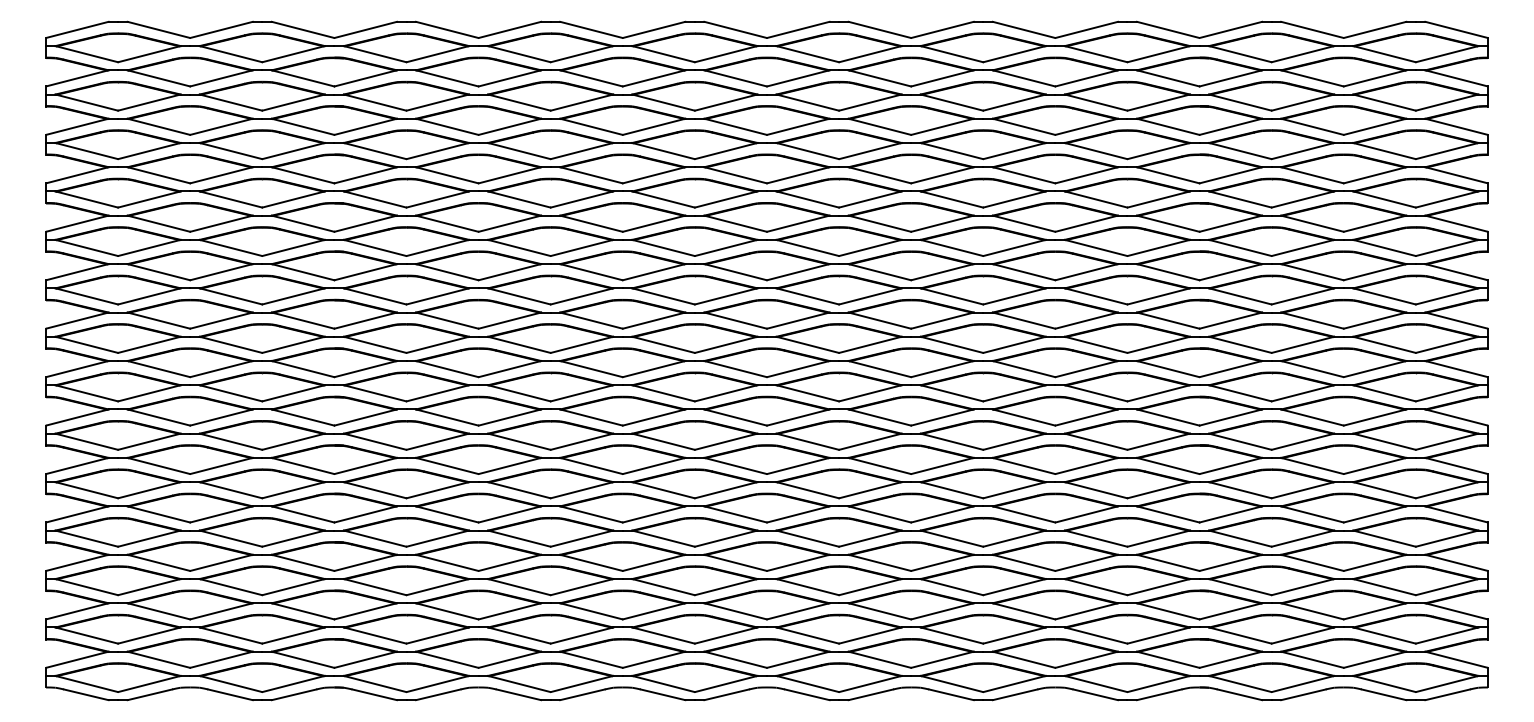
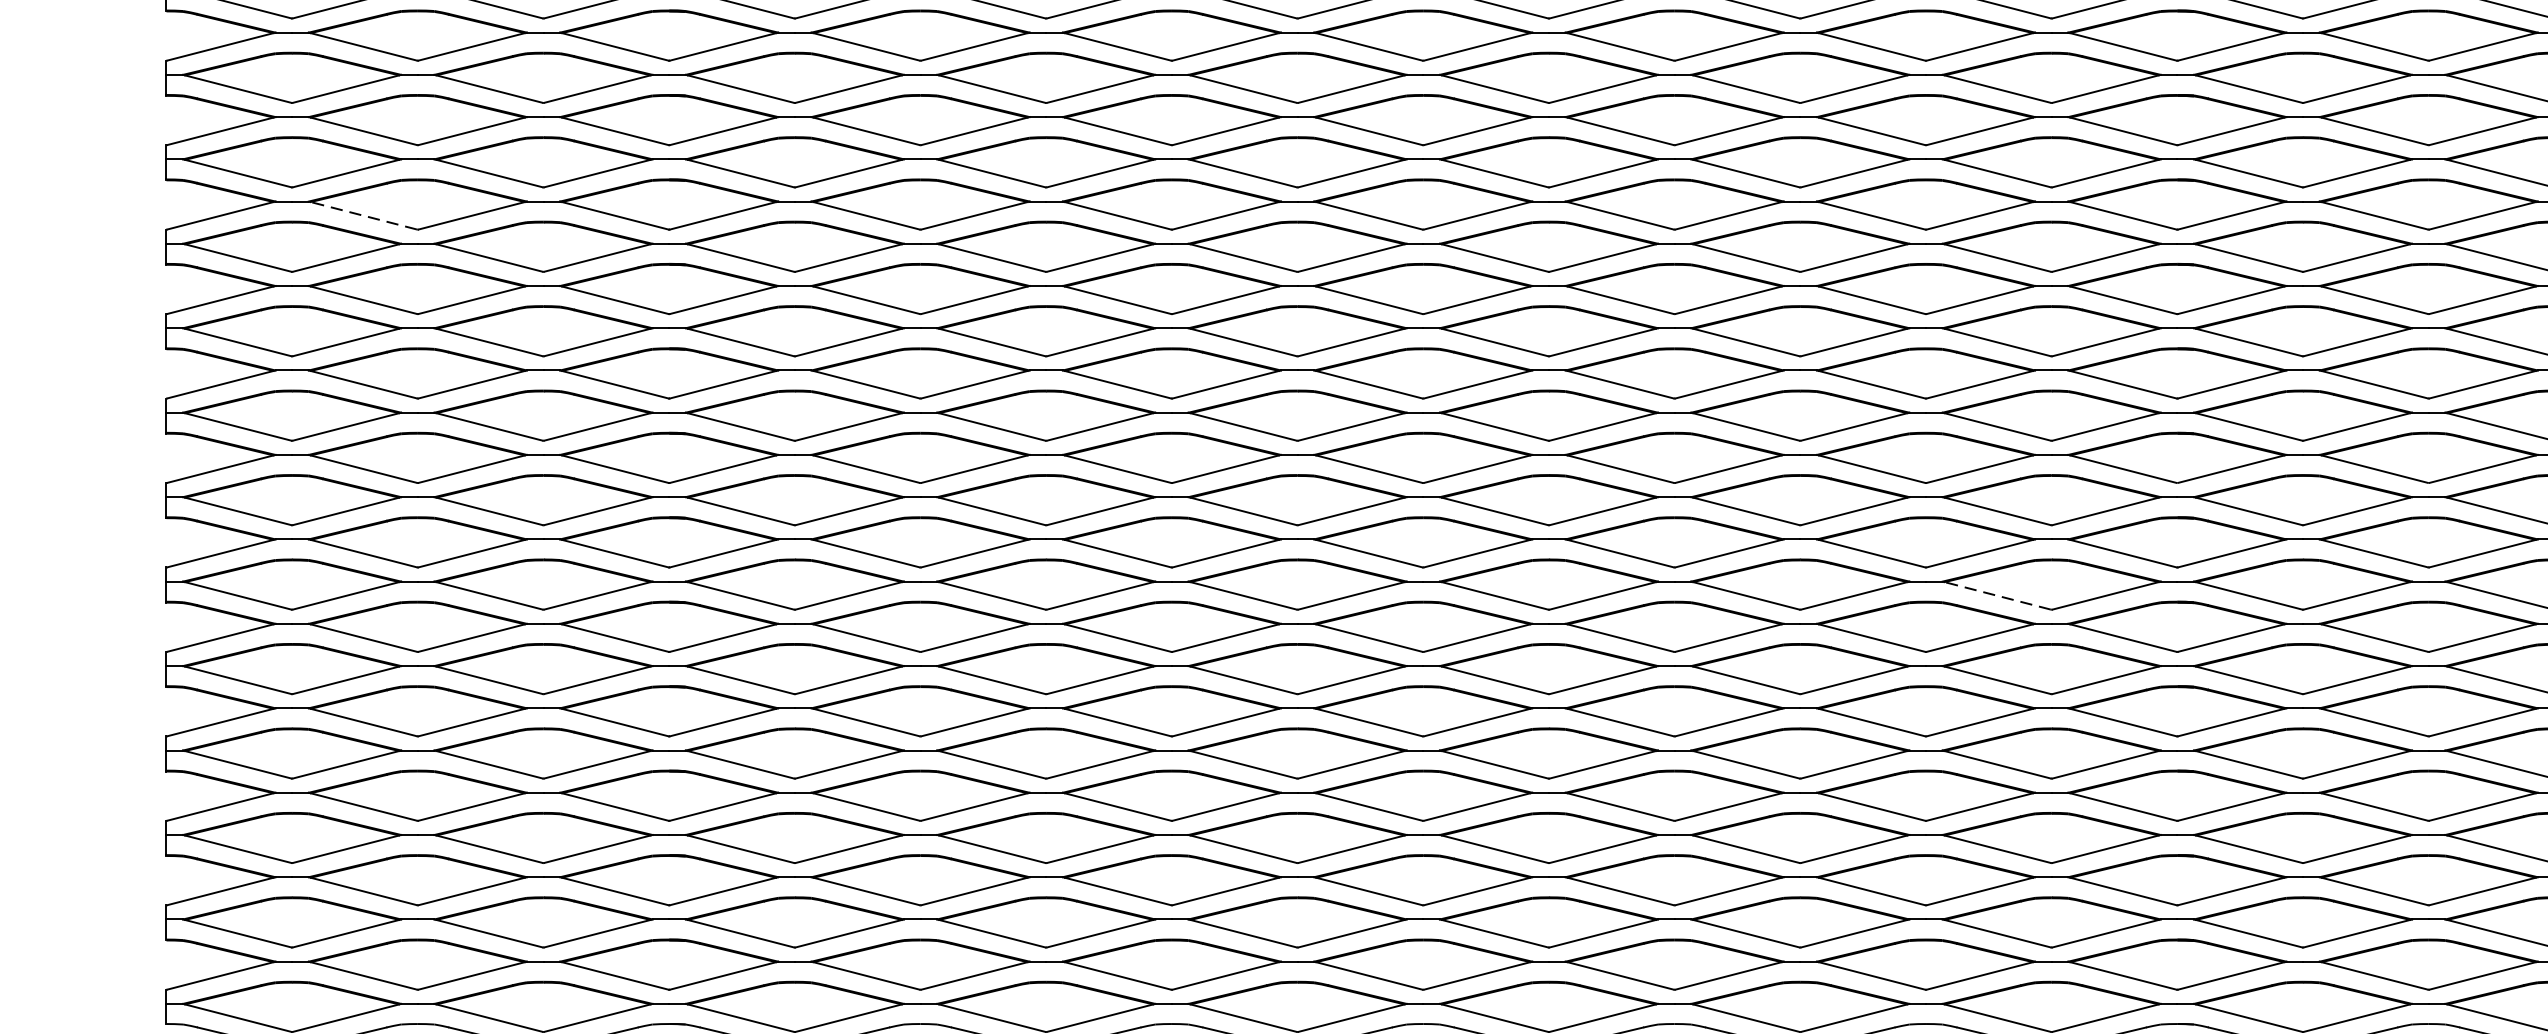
line: (158, 223) -> (362, 215), solid -> dashed
line: (1095, 441) -> (1995, 595), solid -> dashed

